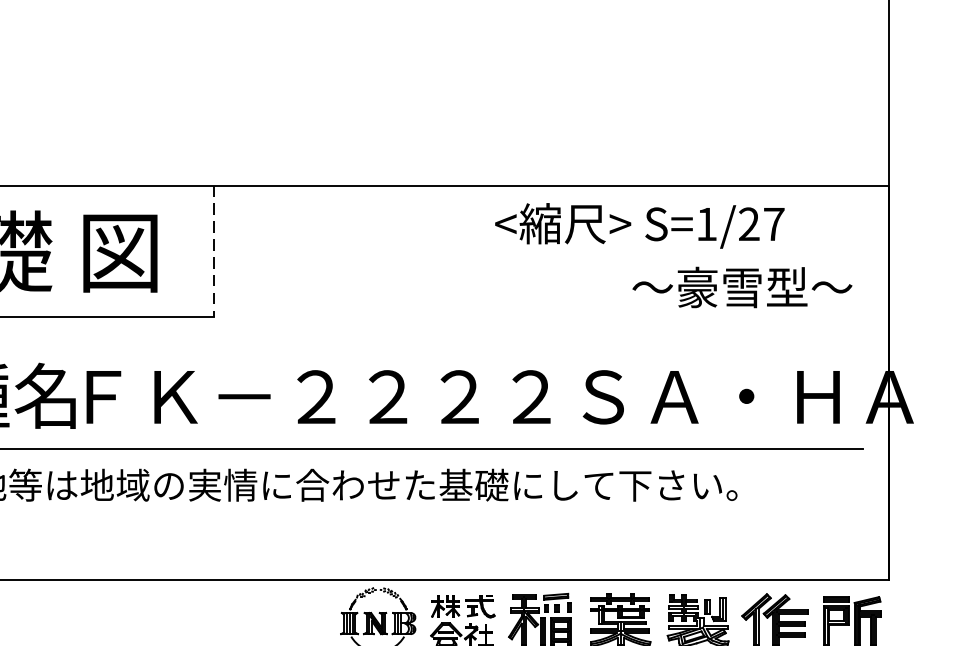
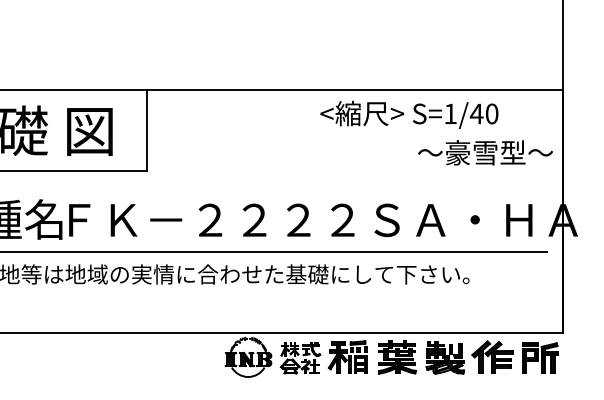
text: (760, 223) -> (483, 113), S=1/27 -> S=1/40
line: (214, 252) -> (147, 131), dashed -> solid
text: (742, 286) -> (485, 152), moved

